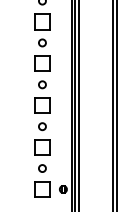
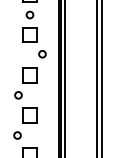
circle: (42, 42) -> (42, 53), moved
circle: (42, 84) -> (18, 95), moved
circle: (42, 126) -> (17, 135), moved

